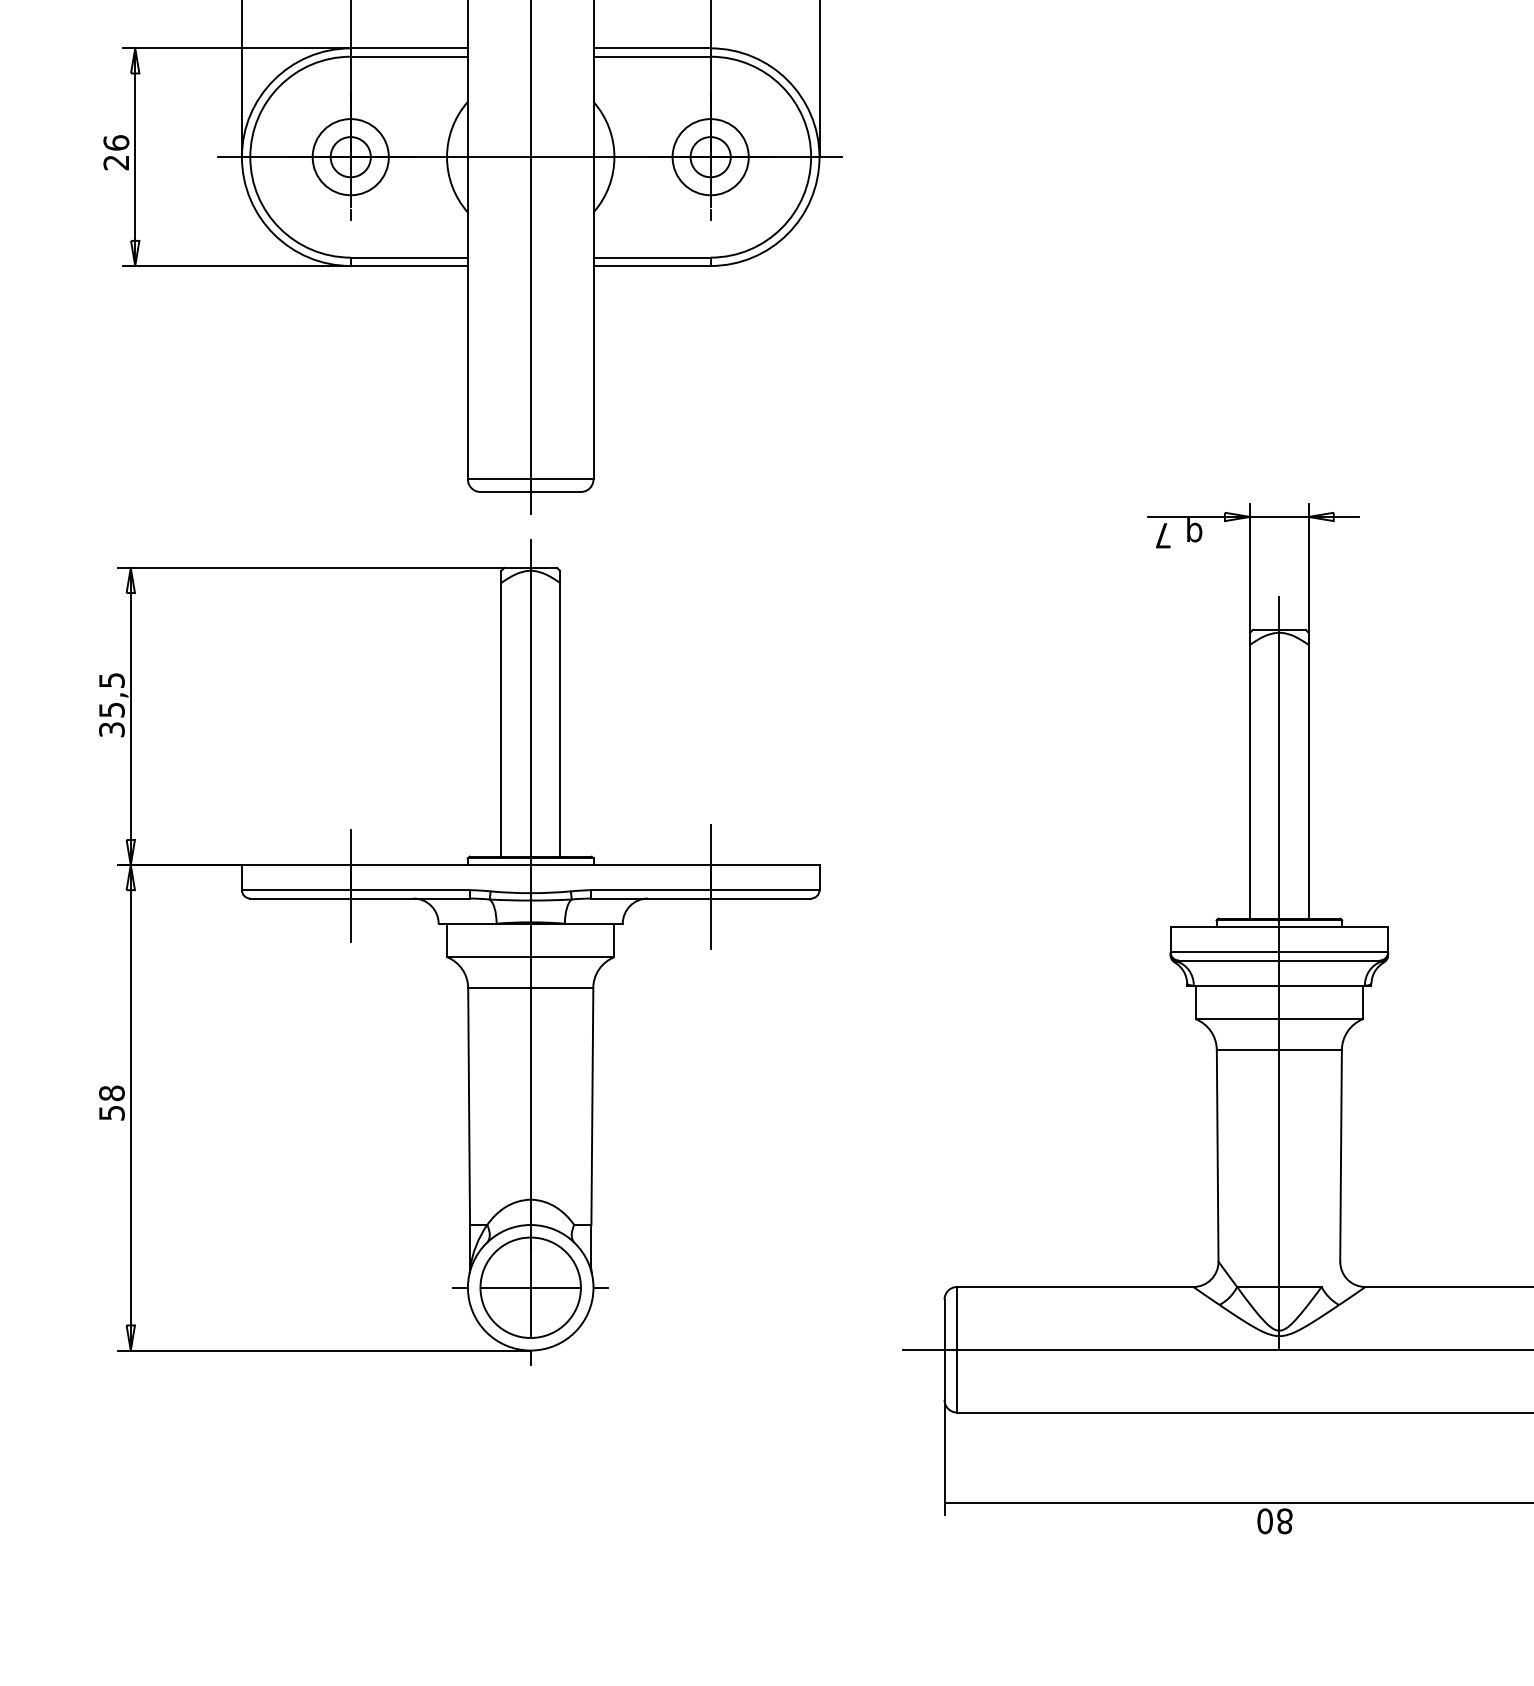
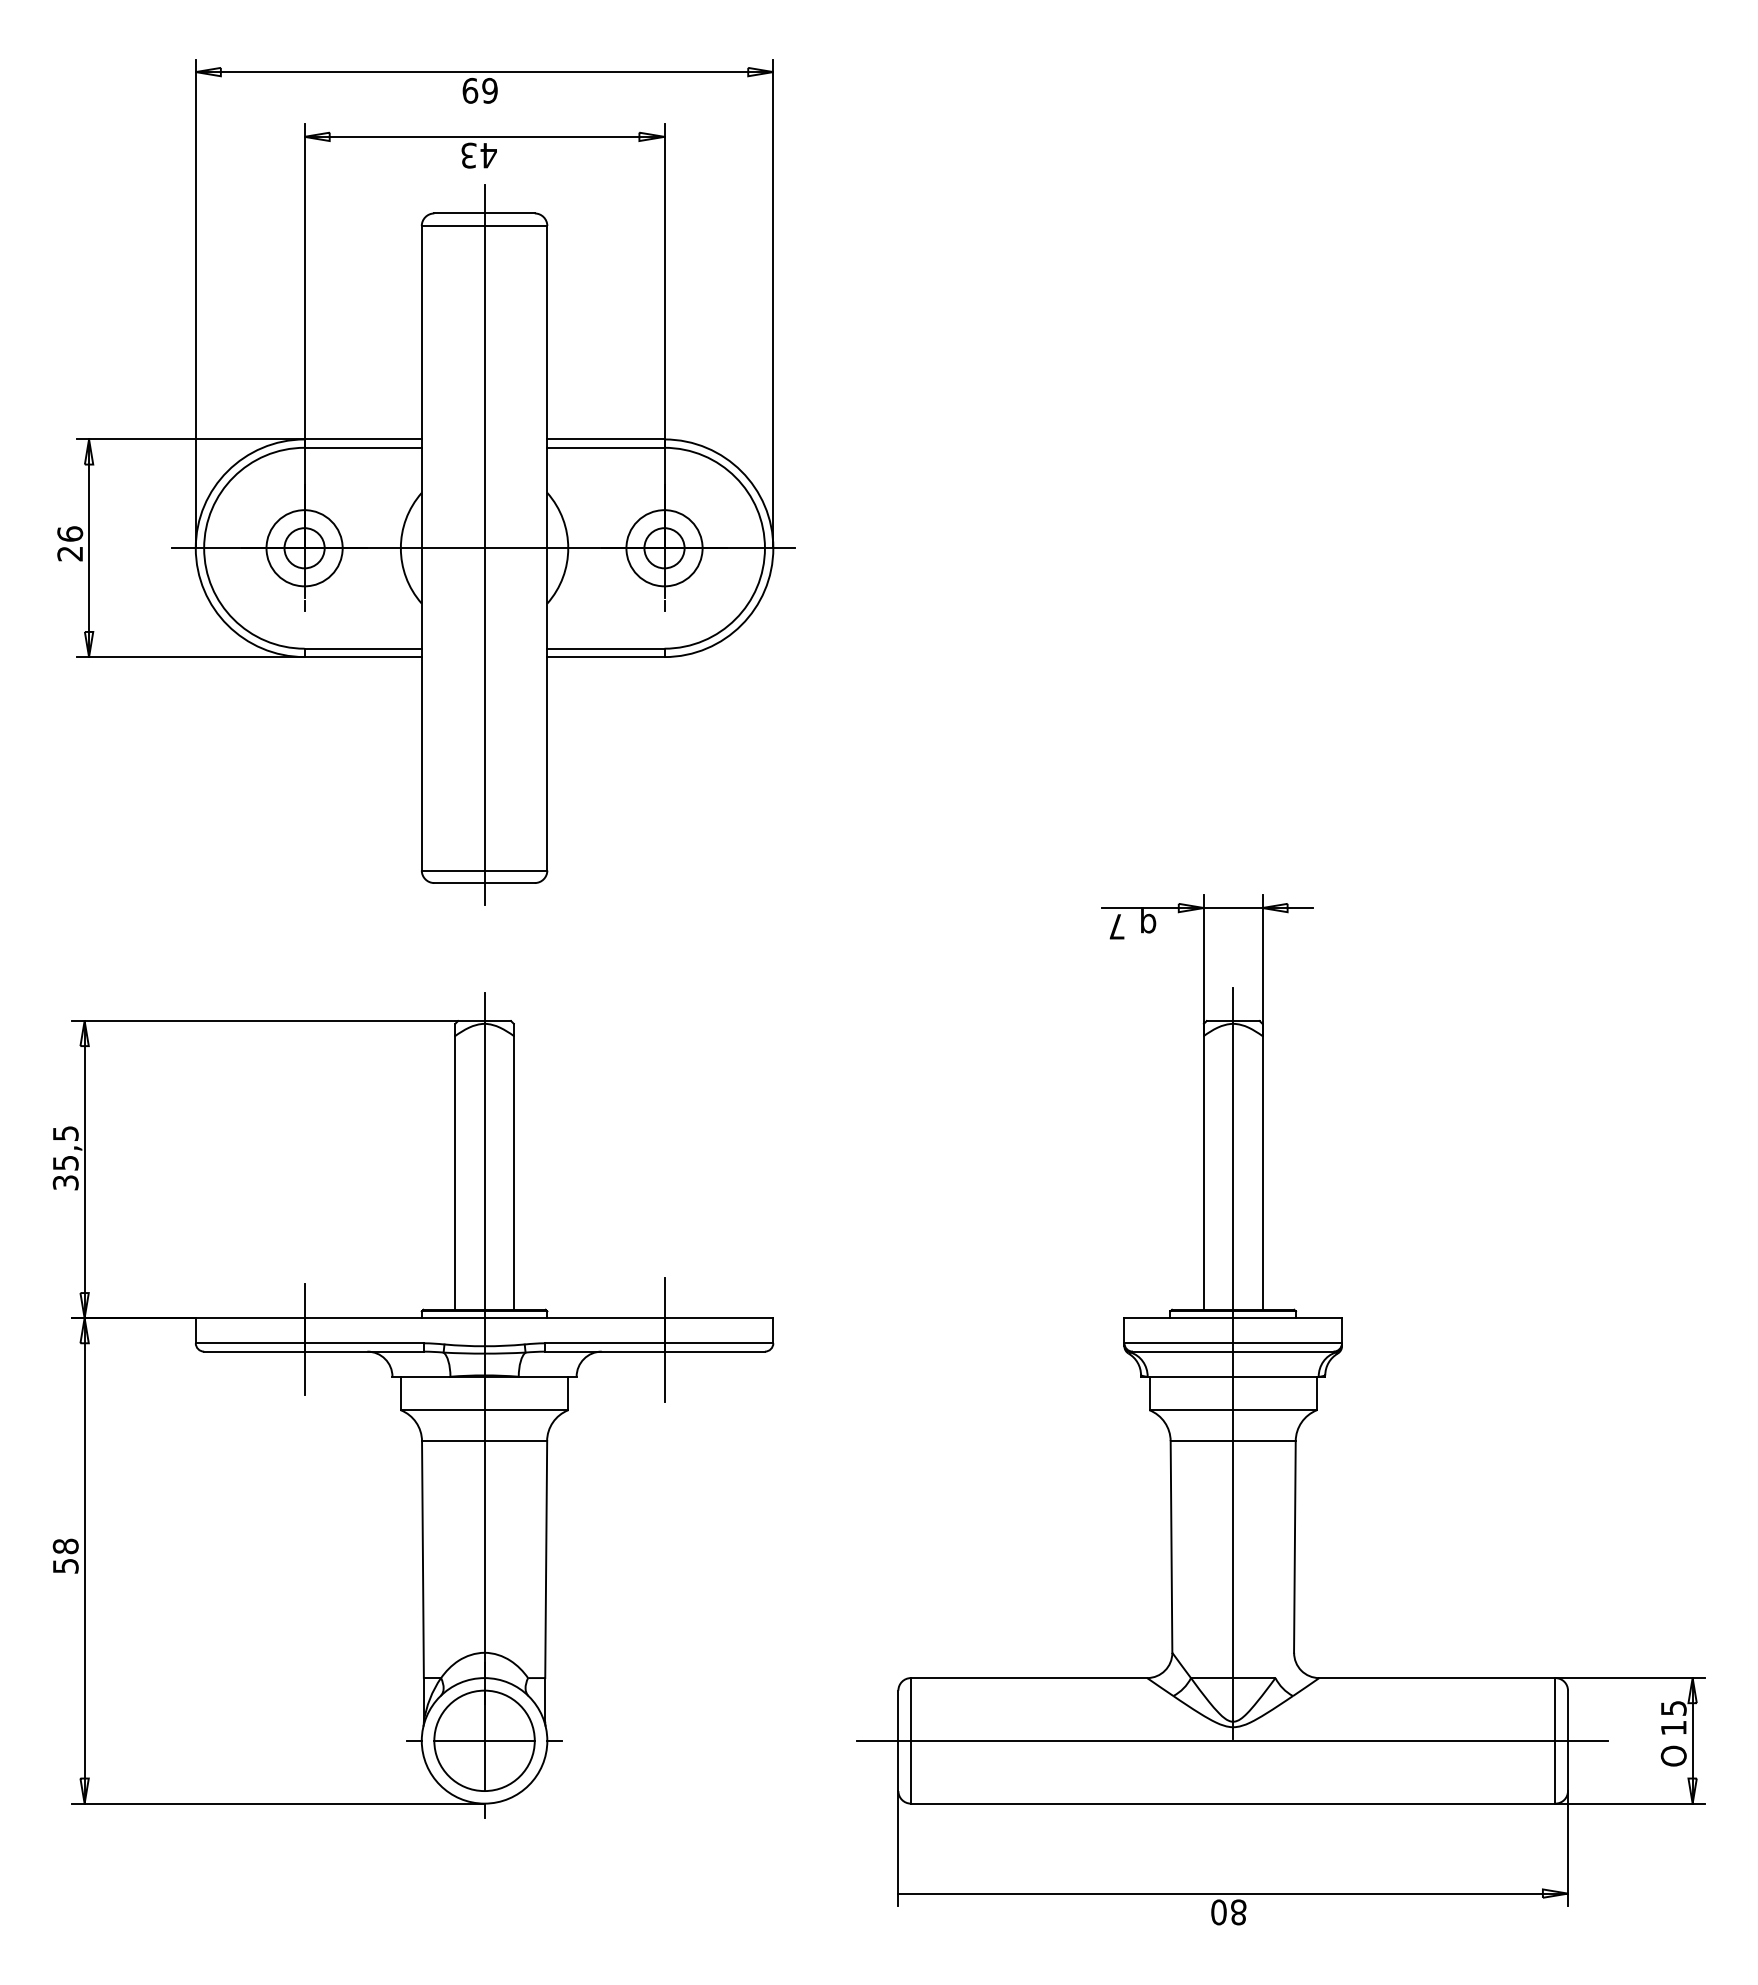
part: (459, 952) -> (413, 1405), moved

